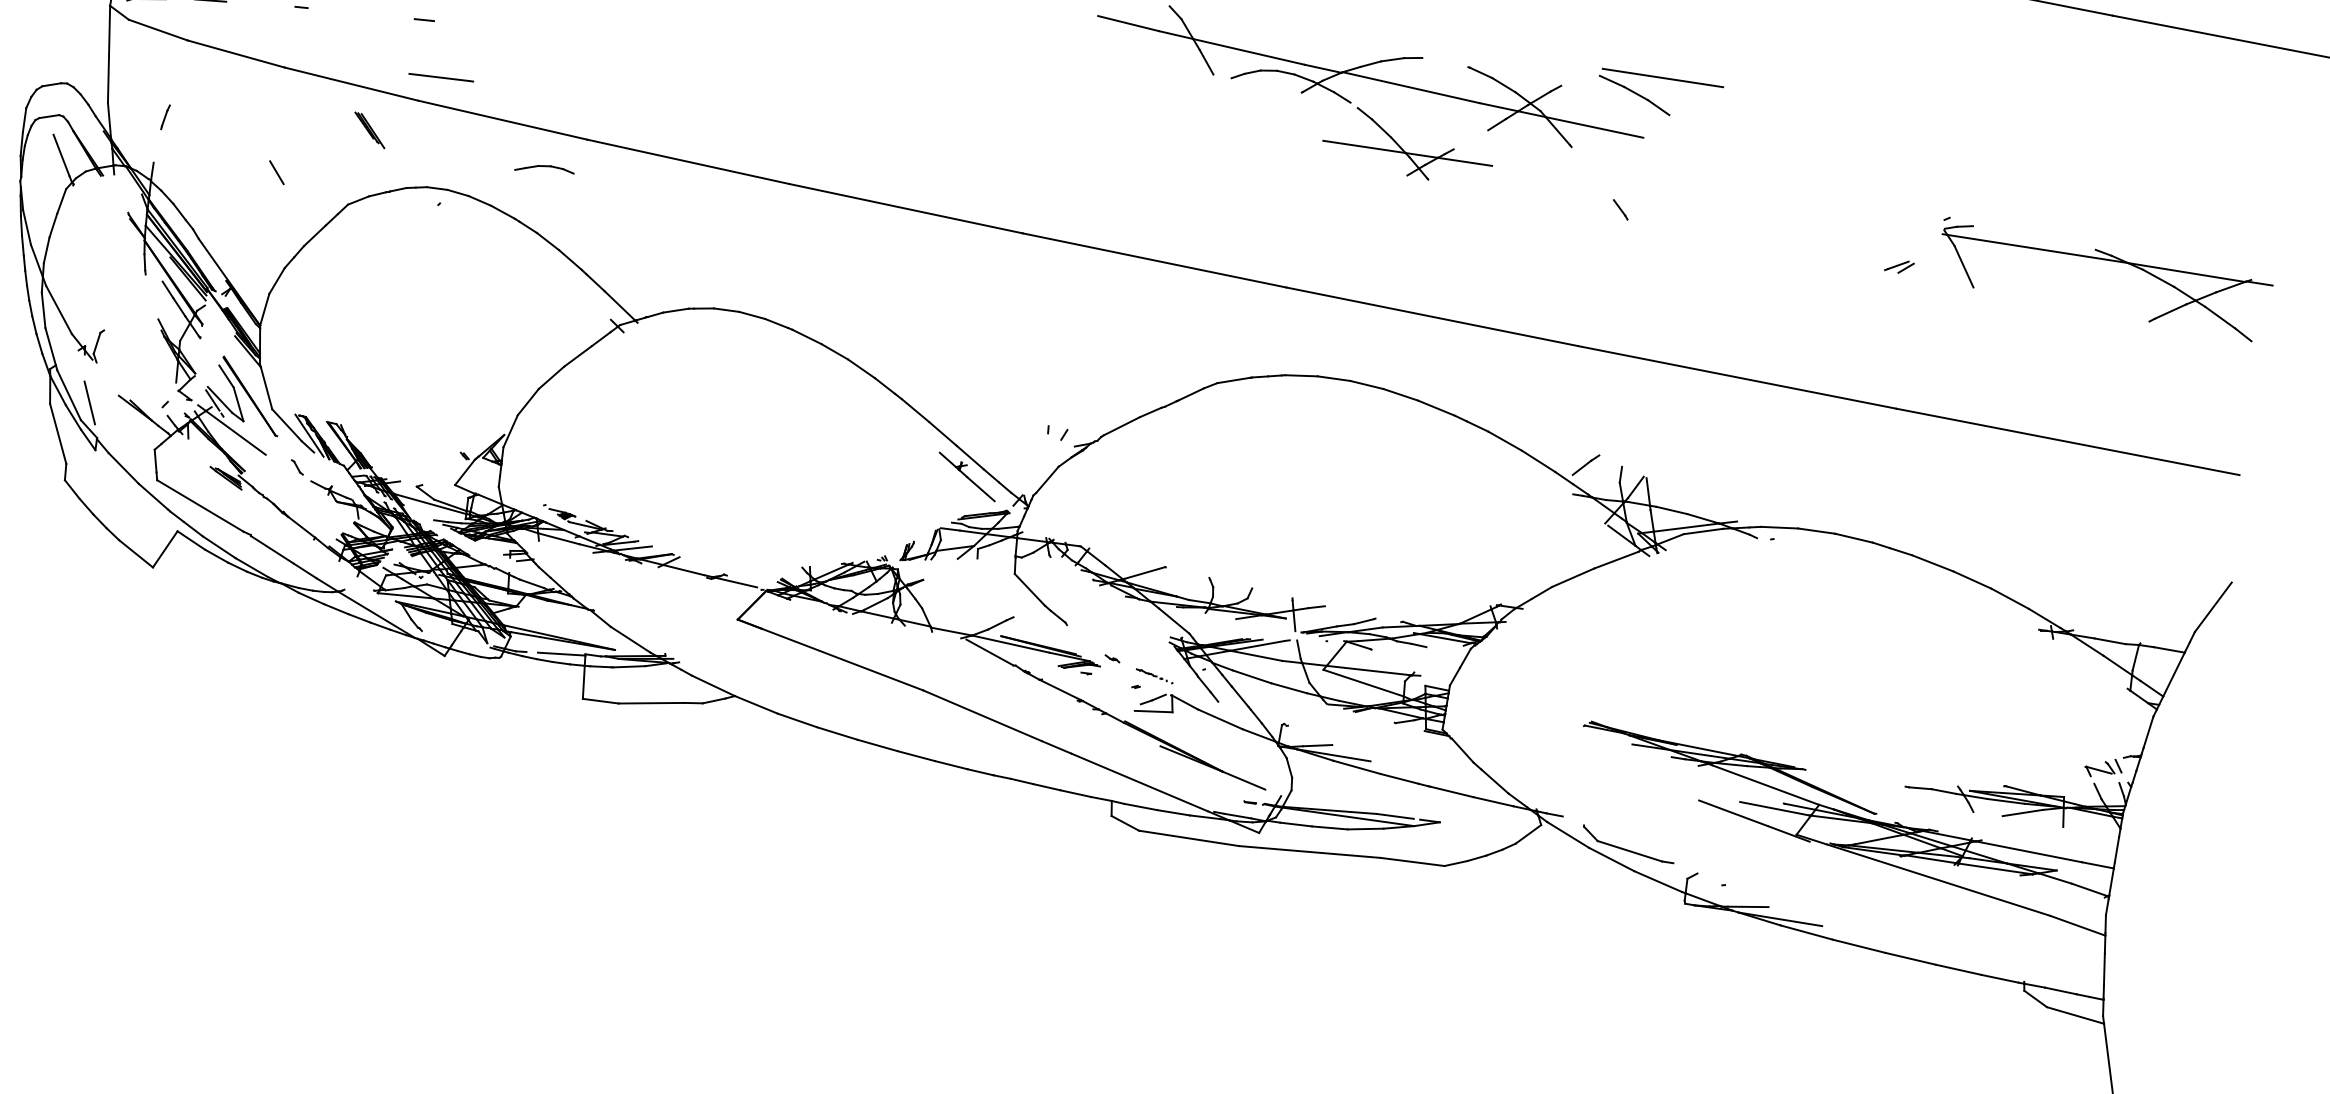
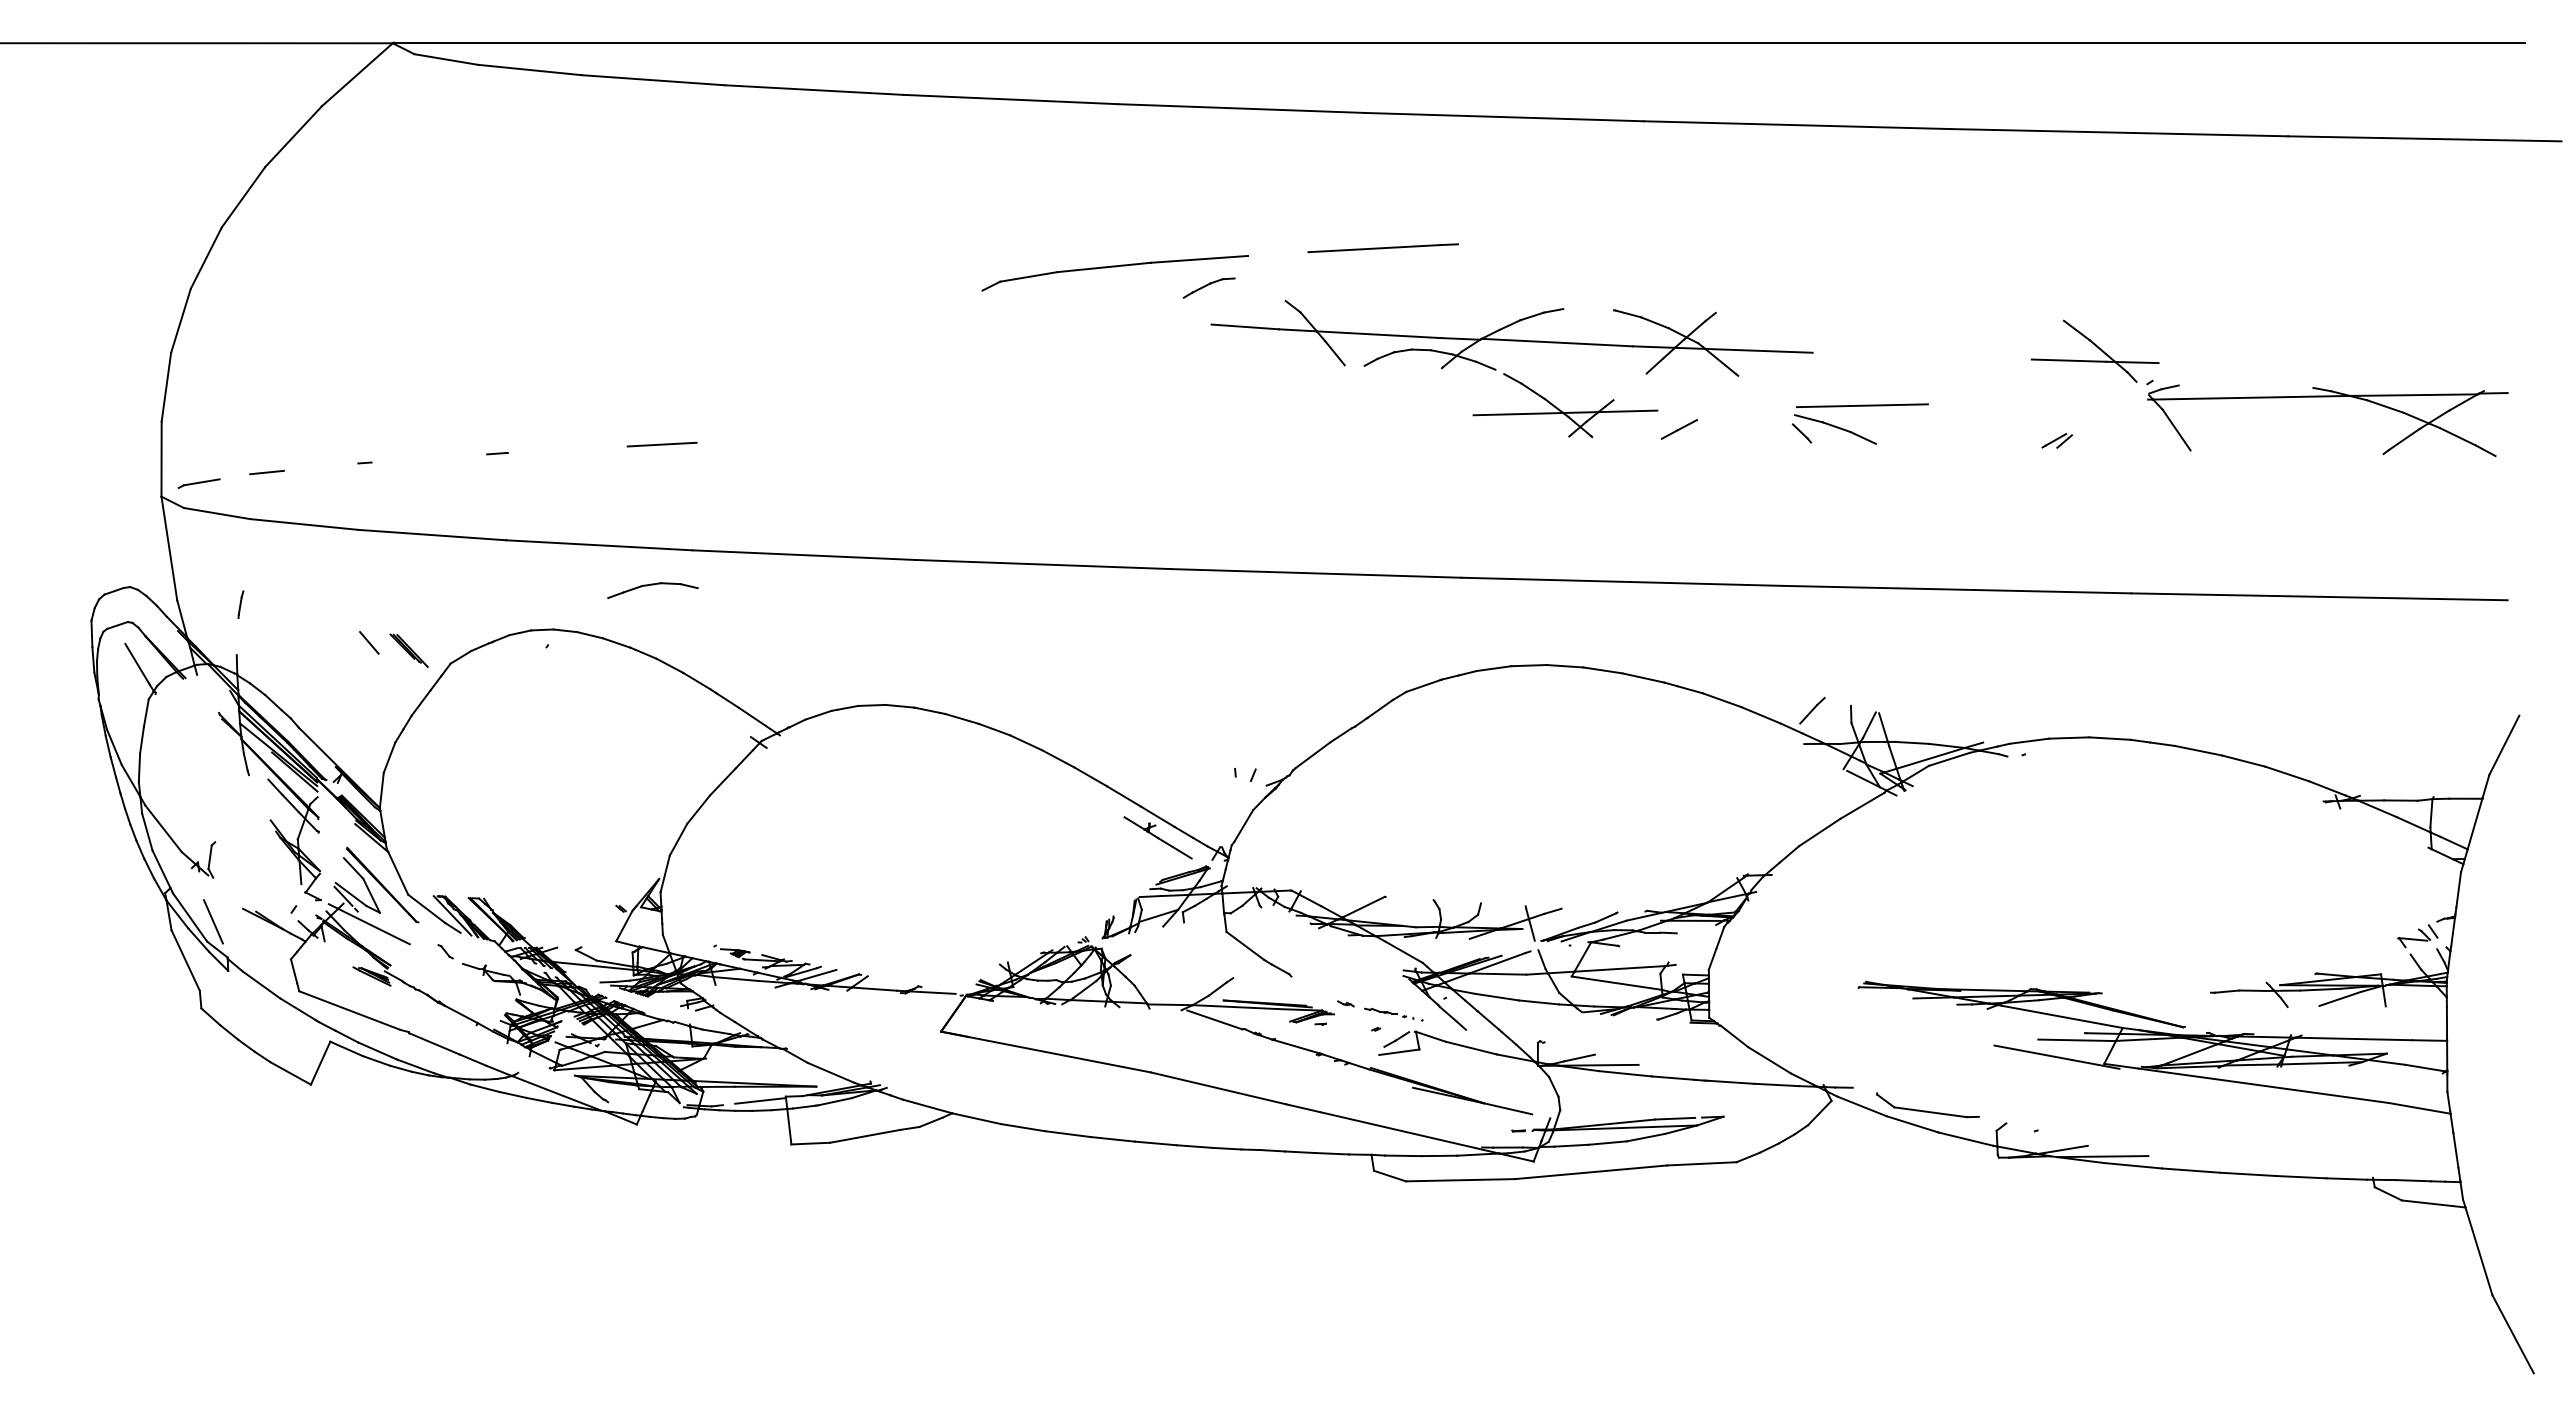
line: (440, 77) -> (661, 444), moved
part: (1653, 102) -> (1856, 433), moved
part: (369, 130) -> (408, 650), moved
part: (544, 170) -> (652, 590), size x1.43
part: (1901, 180) -> (2094, 350), added
line: (1509, 186) -> (1679, 429), added
part: (1898, 265) -> (2056, 440), moved
part: (1154, 676) -> (1393, 1014), size x1.43

